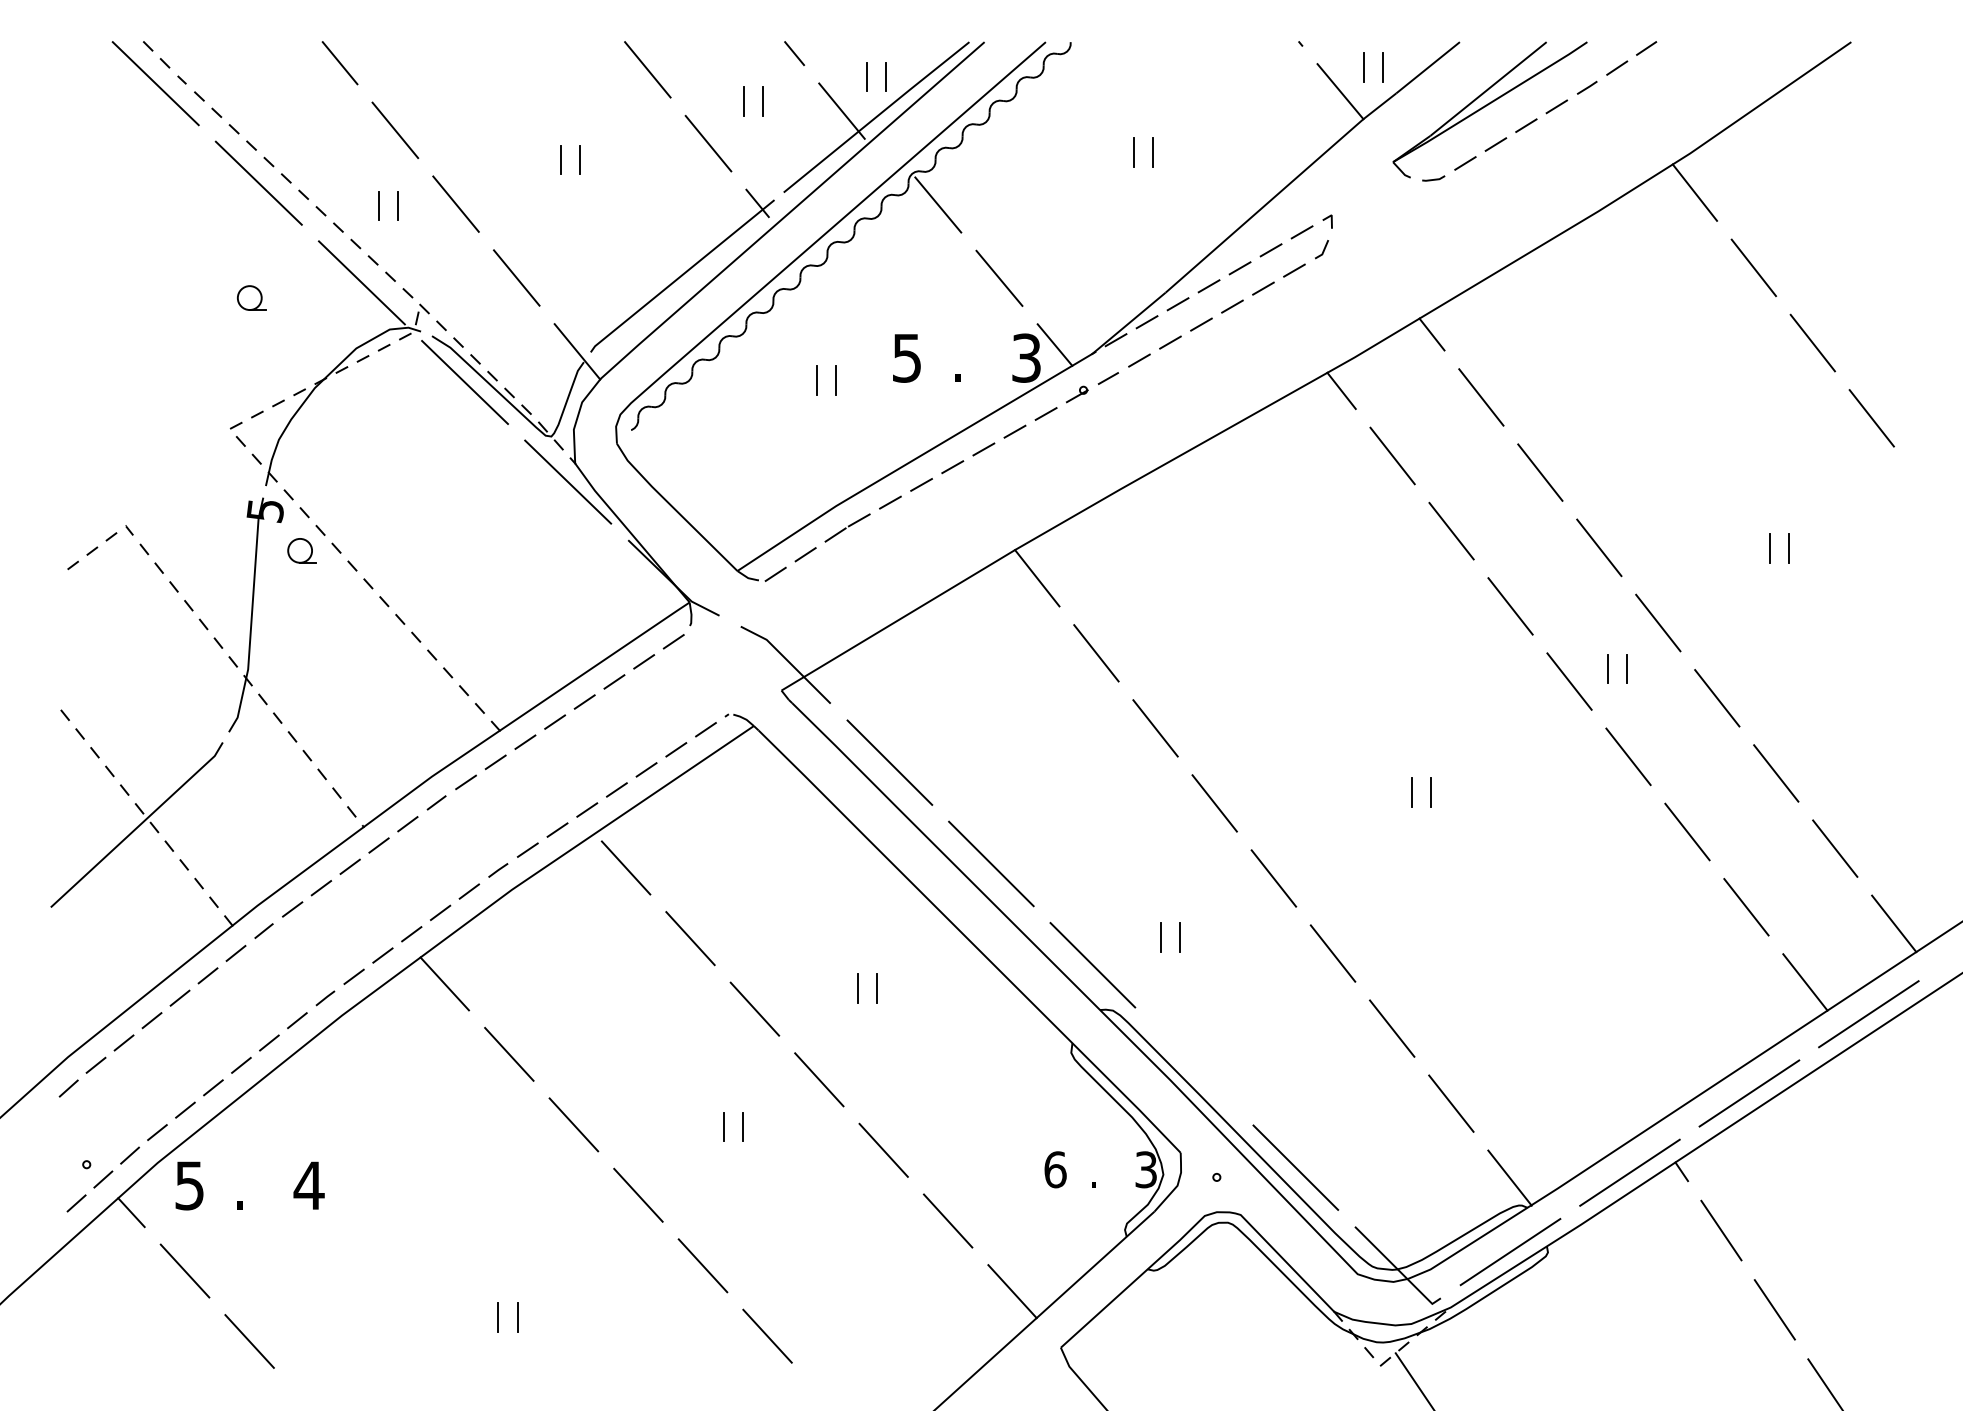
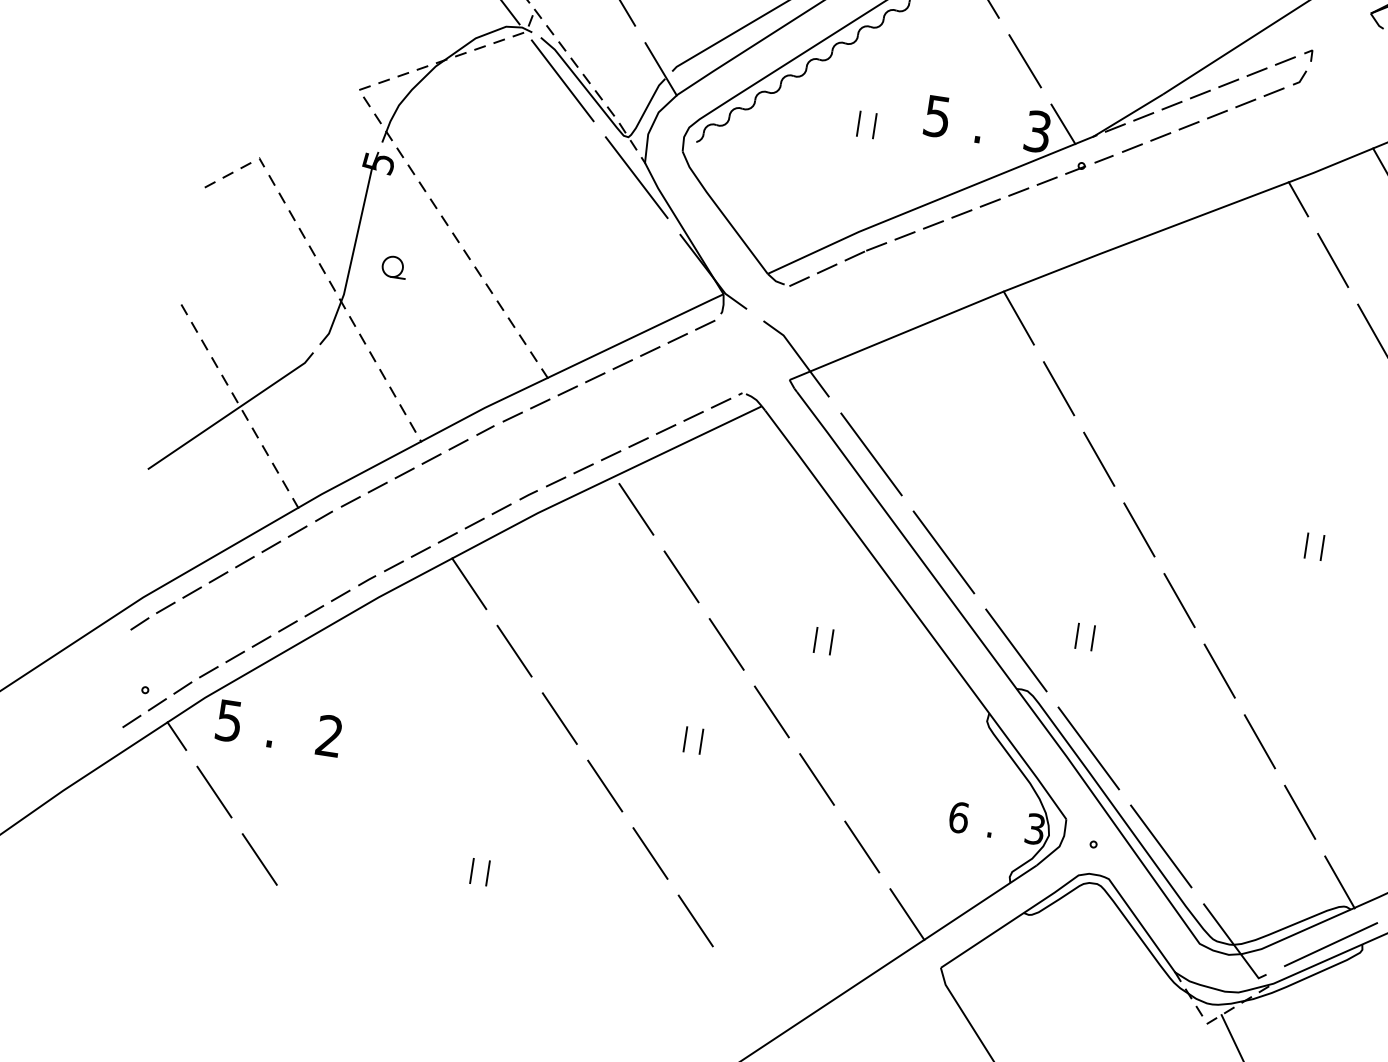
part: (301, 550) -> (394, 266), moved
line: (1194, 1066) -> (1088, 748), added
text: (308, 1185) -> (329, 735), 4 -> 2

